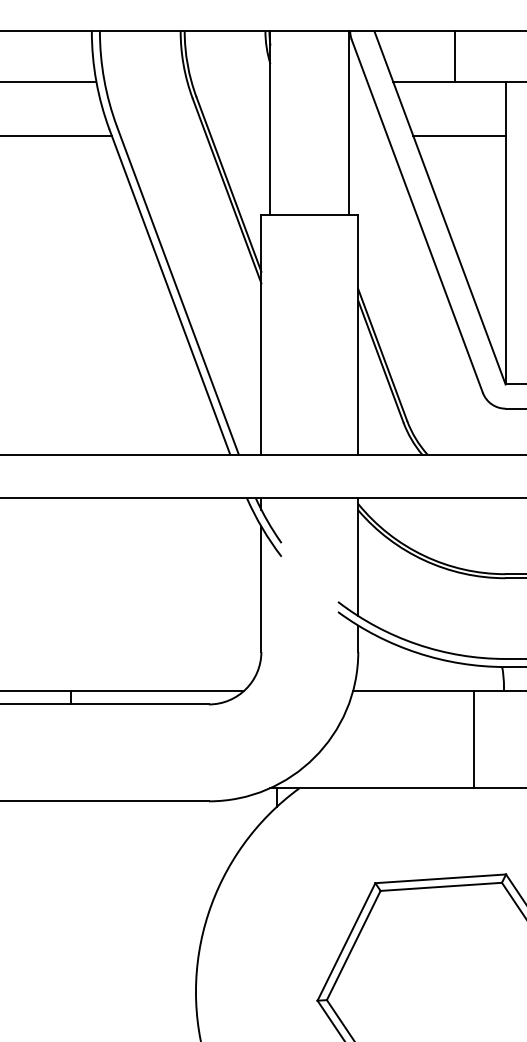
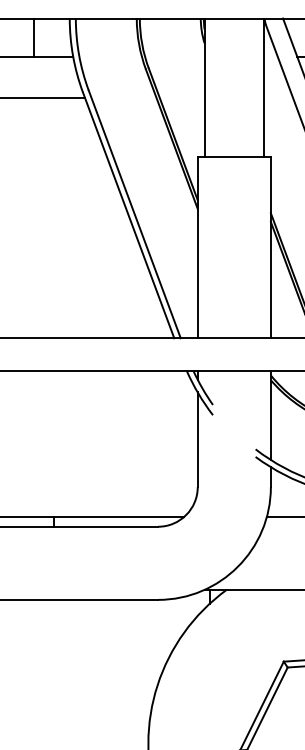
line: (44, 56) -> (34, 37), added

